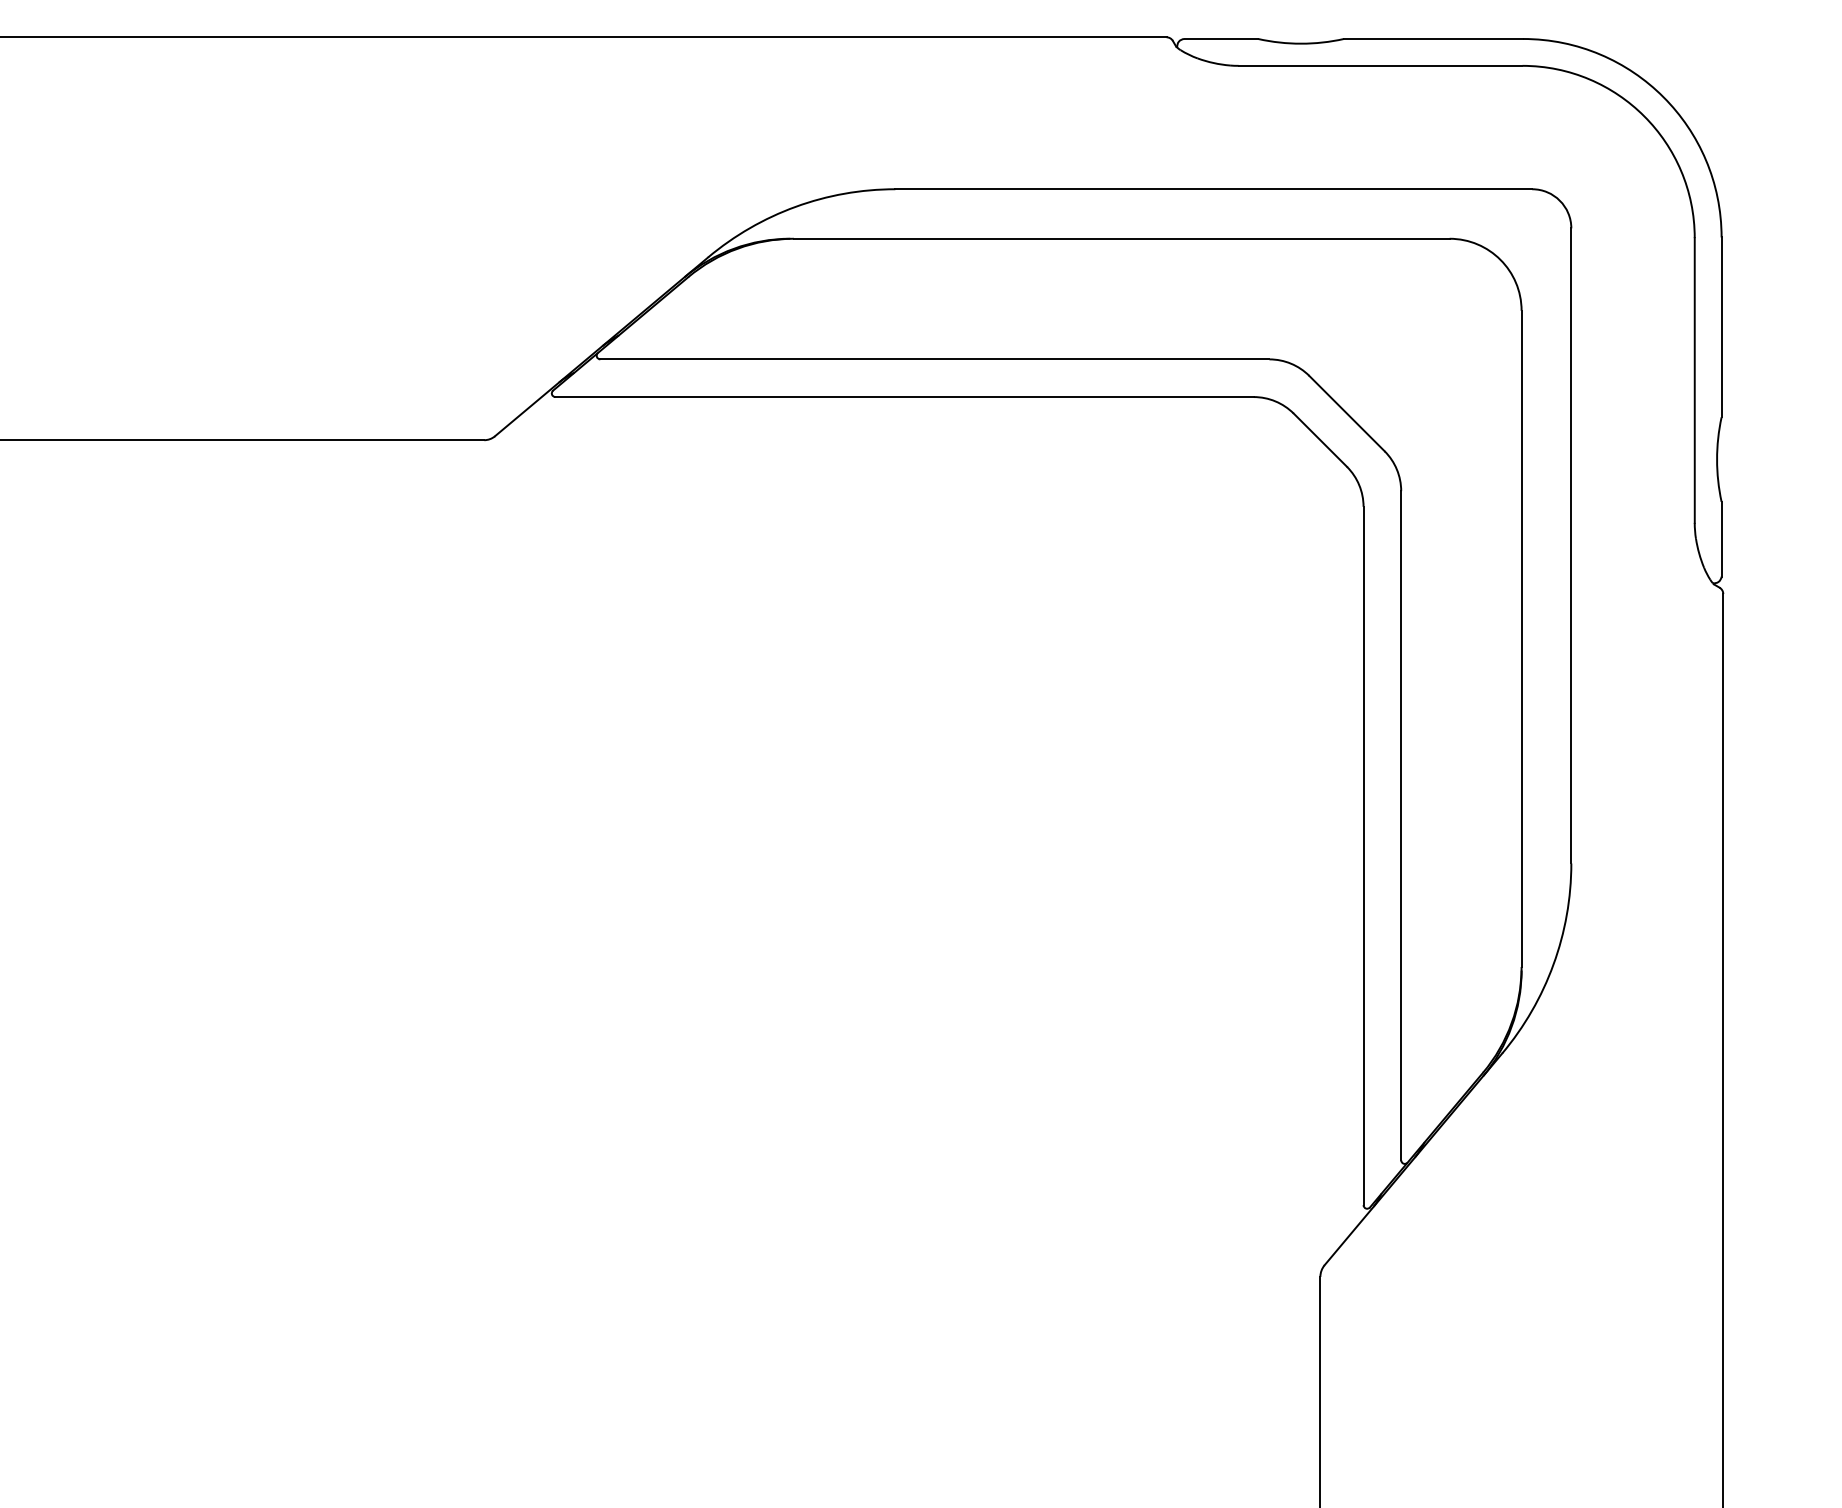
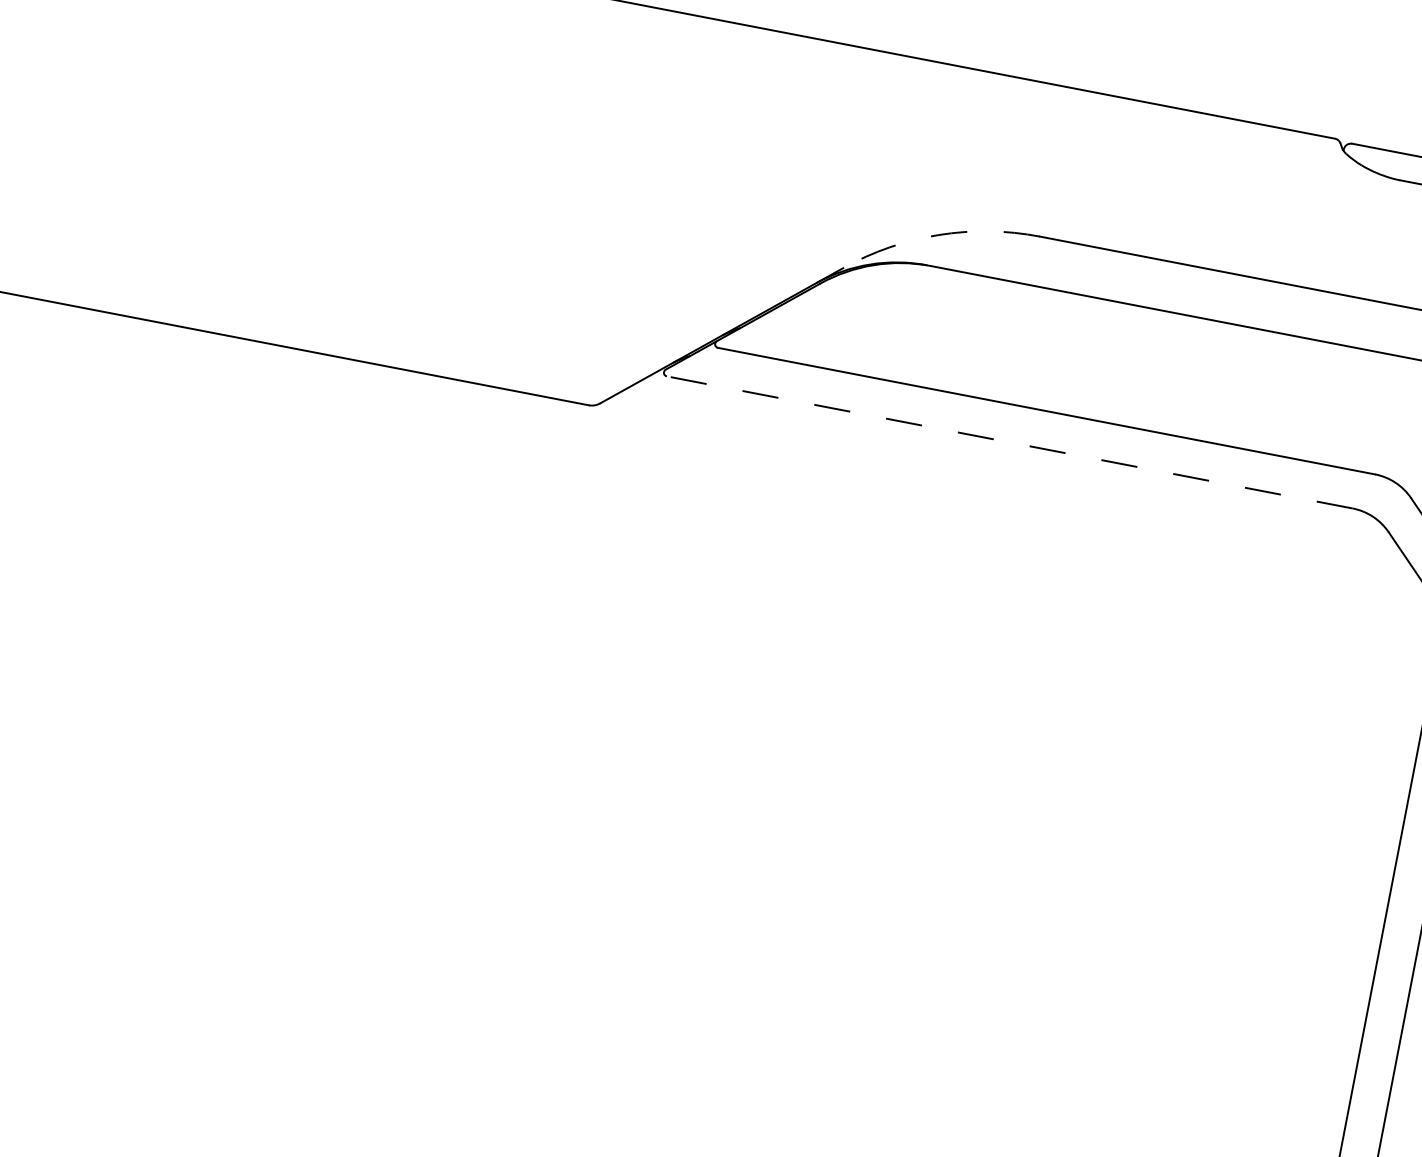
arc: (795, 206) -> (938, 234), solid -> dashed
line: (904, 397) -> (1009, 442), solid -> dashed

